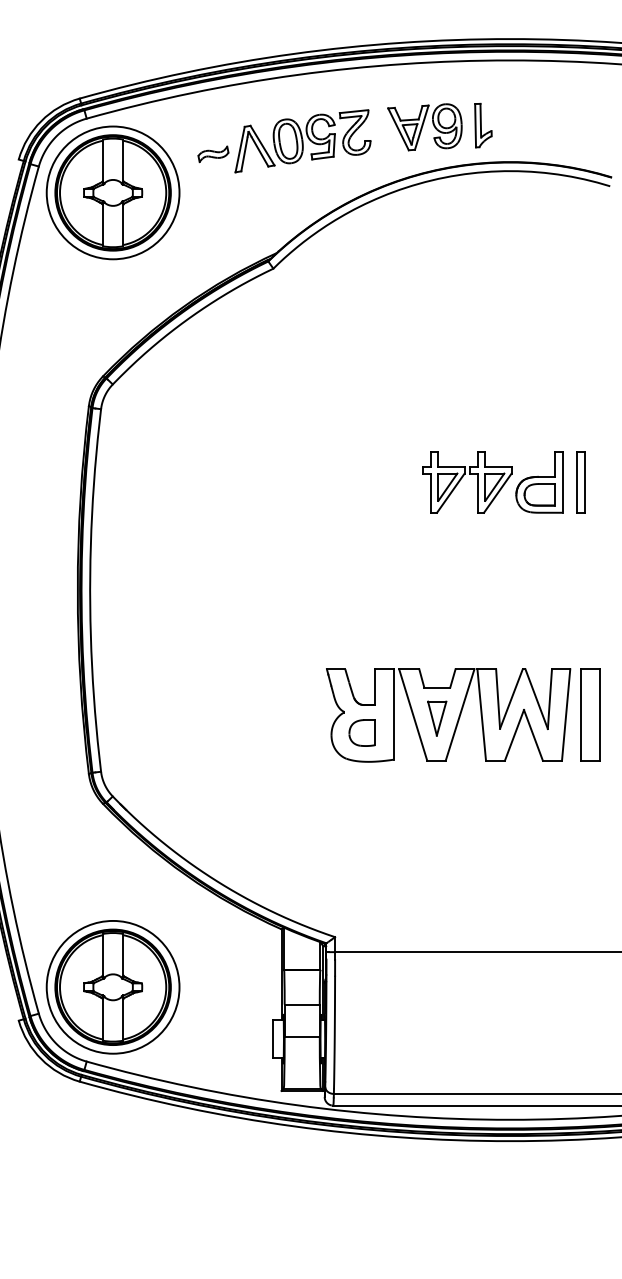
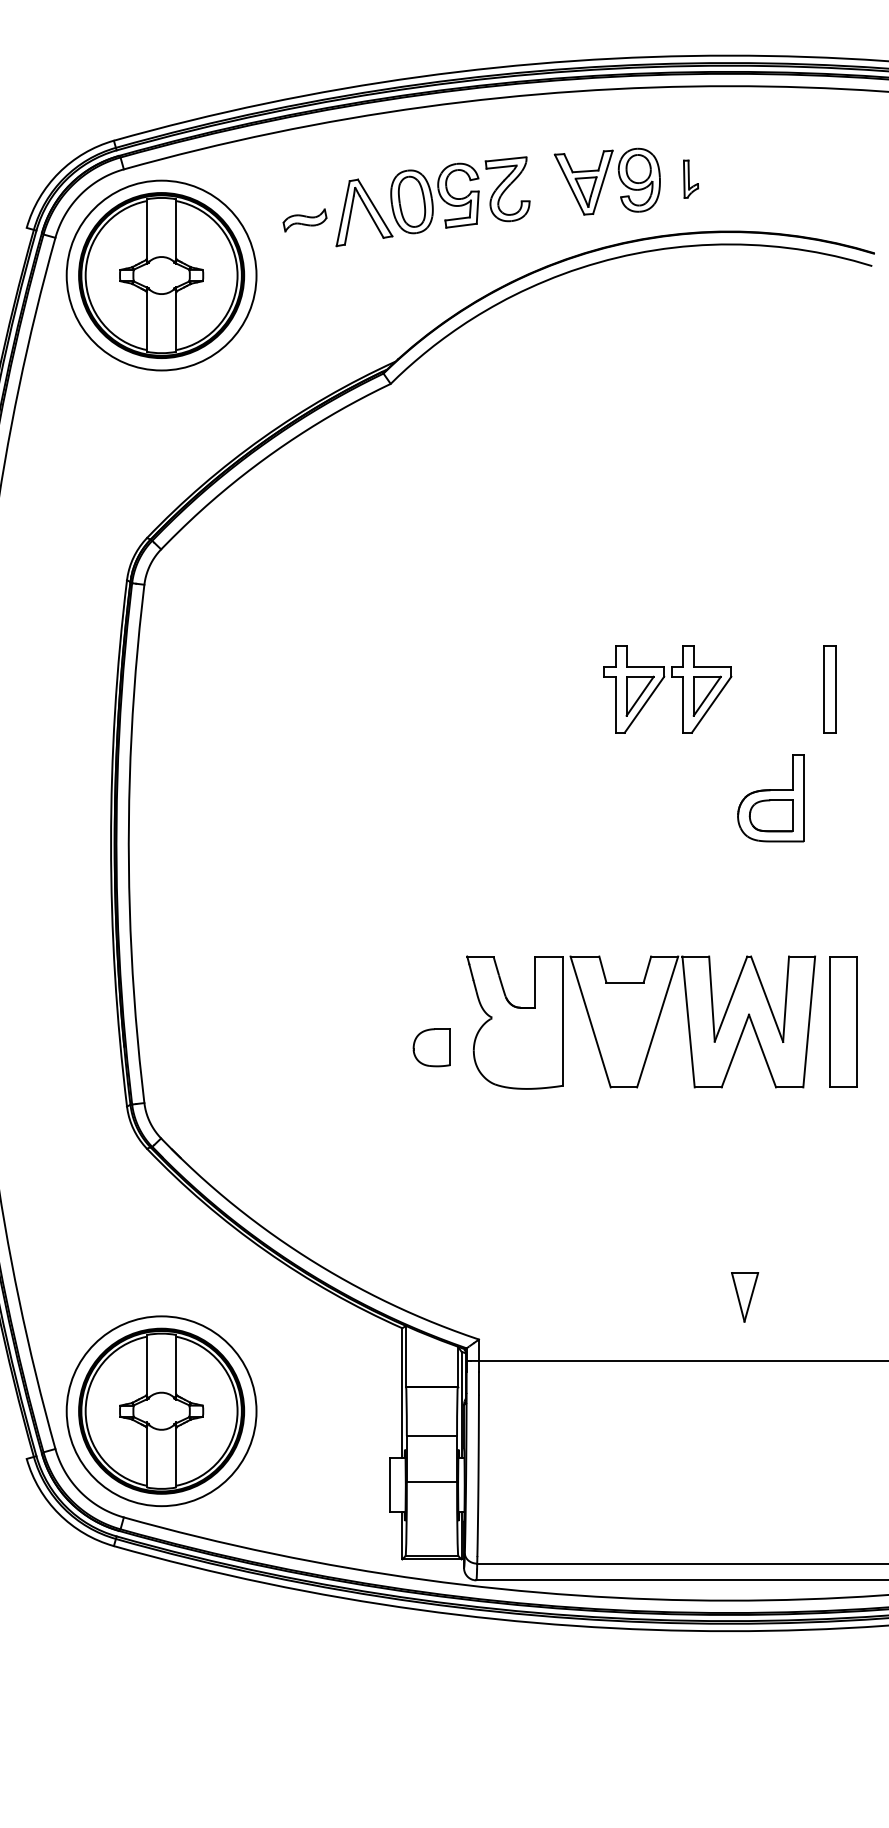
part: (483, 125) -> (691, 179), size x0.6
part: (539, 482) -> (771, 798), moved
part: (437, 718) -> (745, 1297), moved
part: (361, 732) -> (430, 1046), moved

